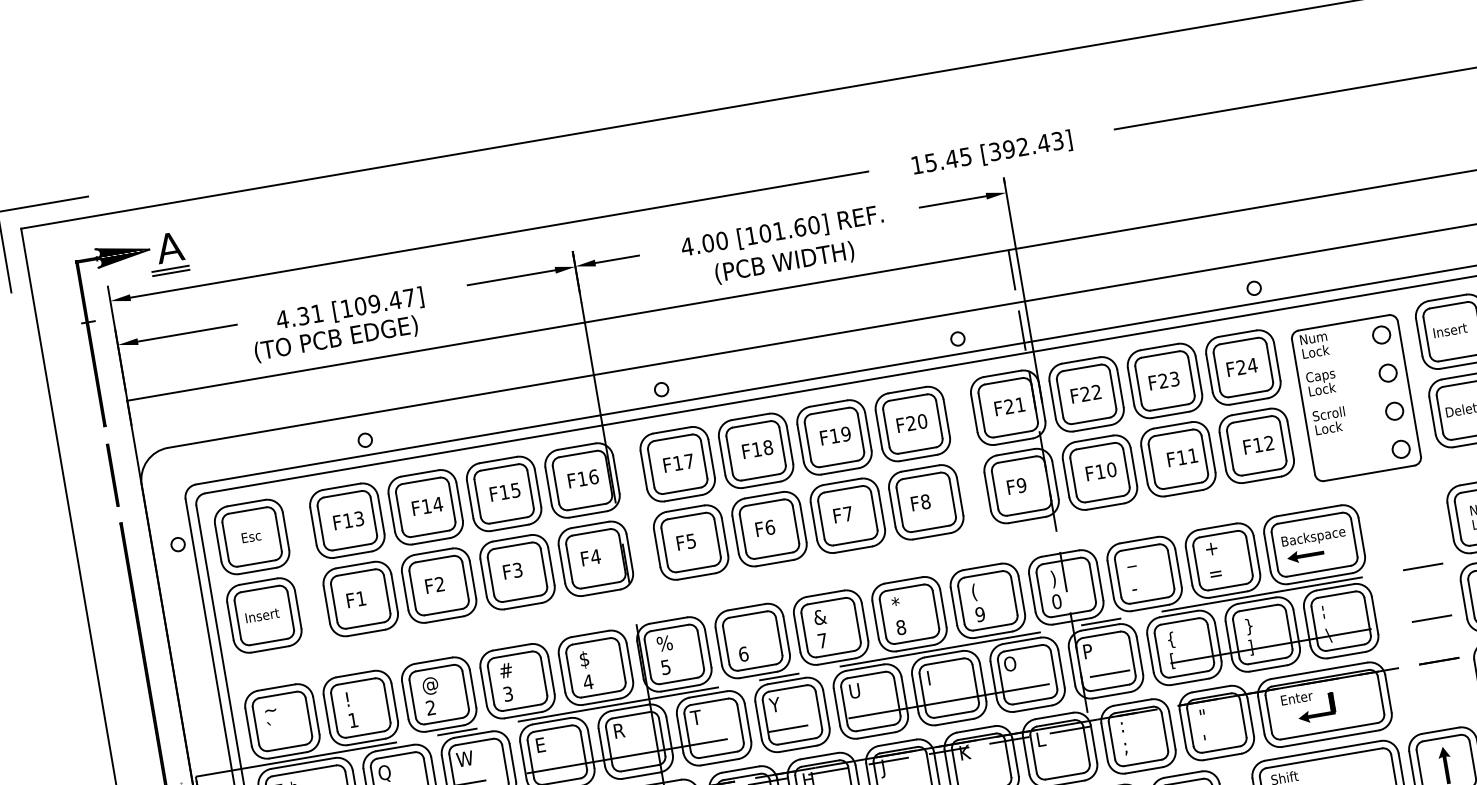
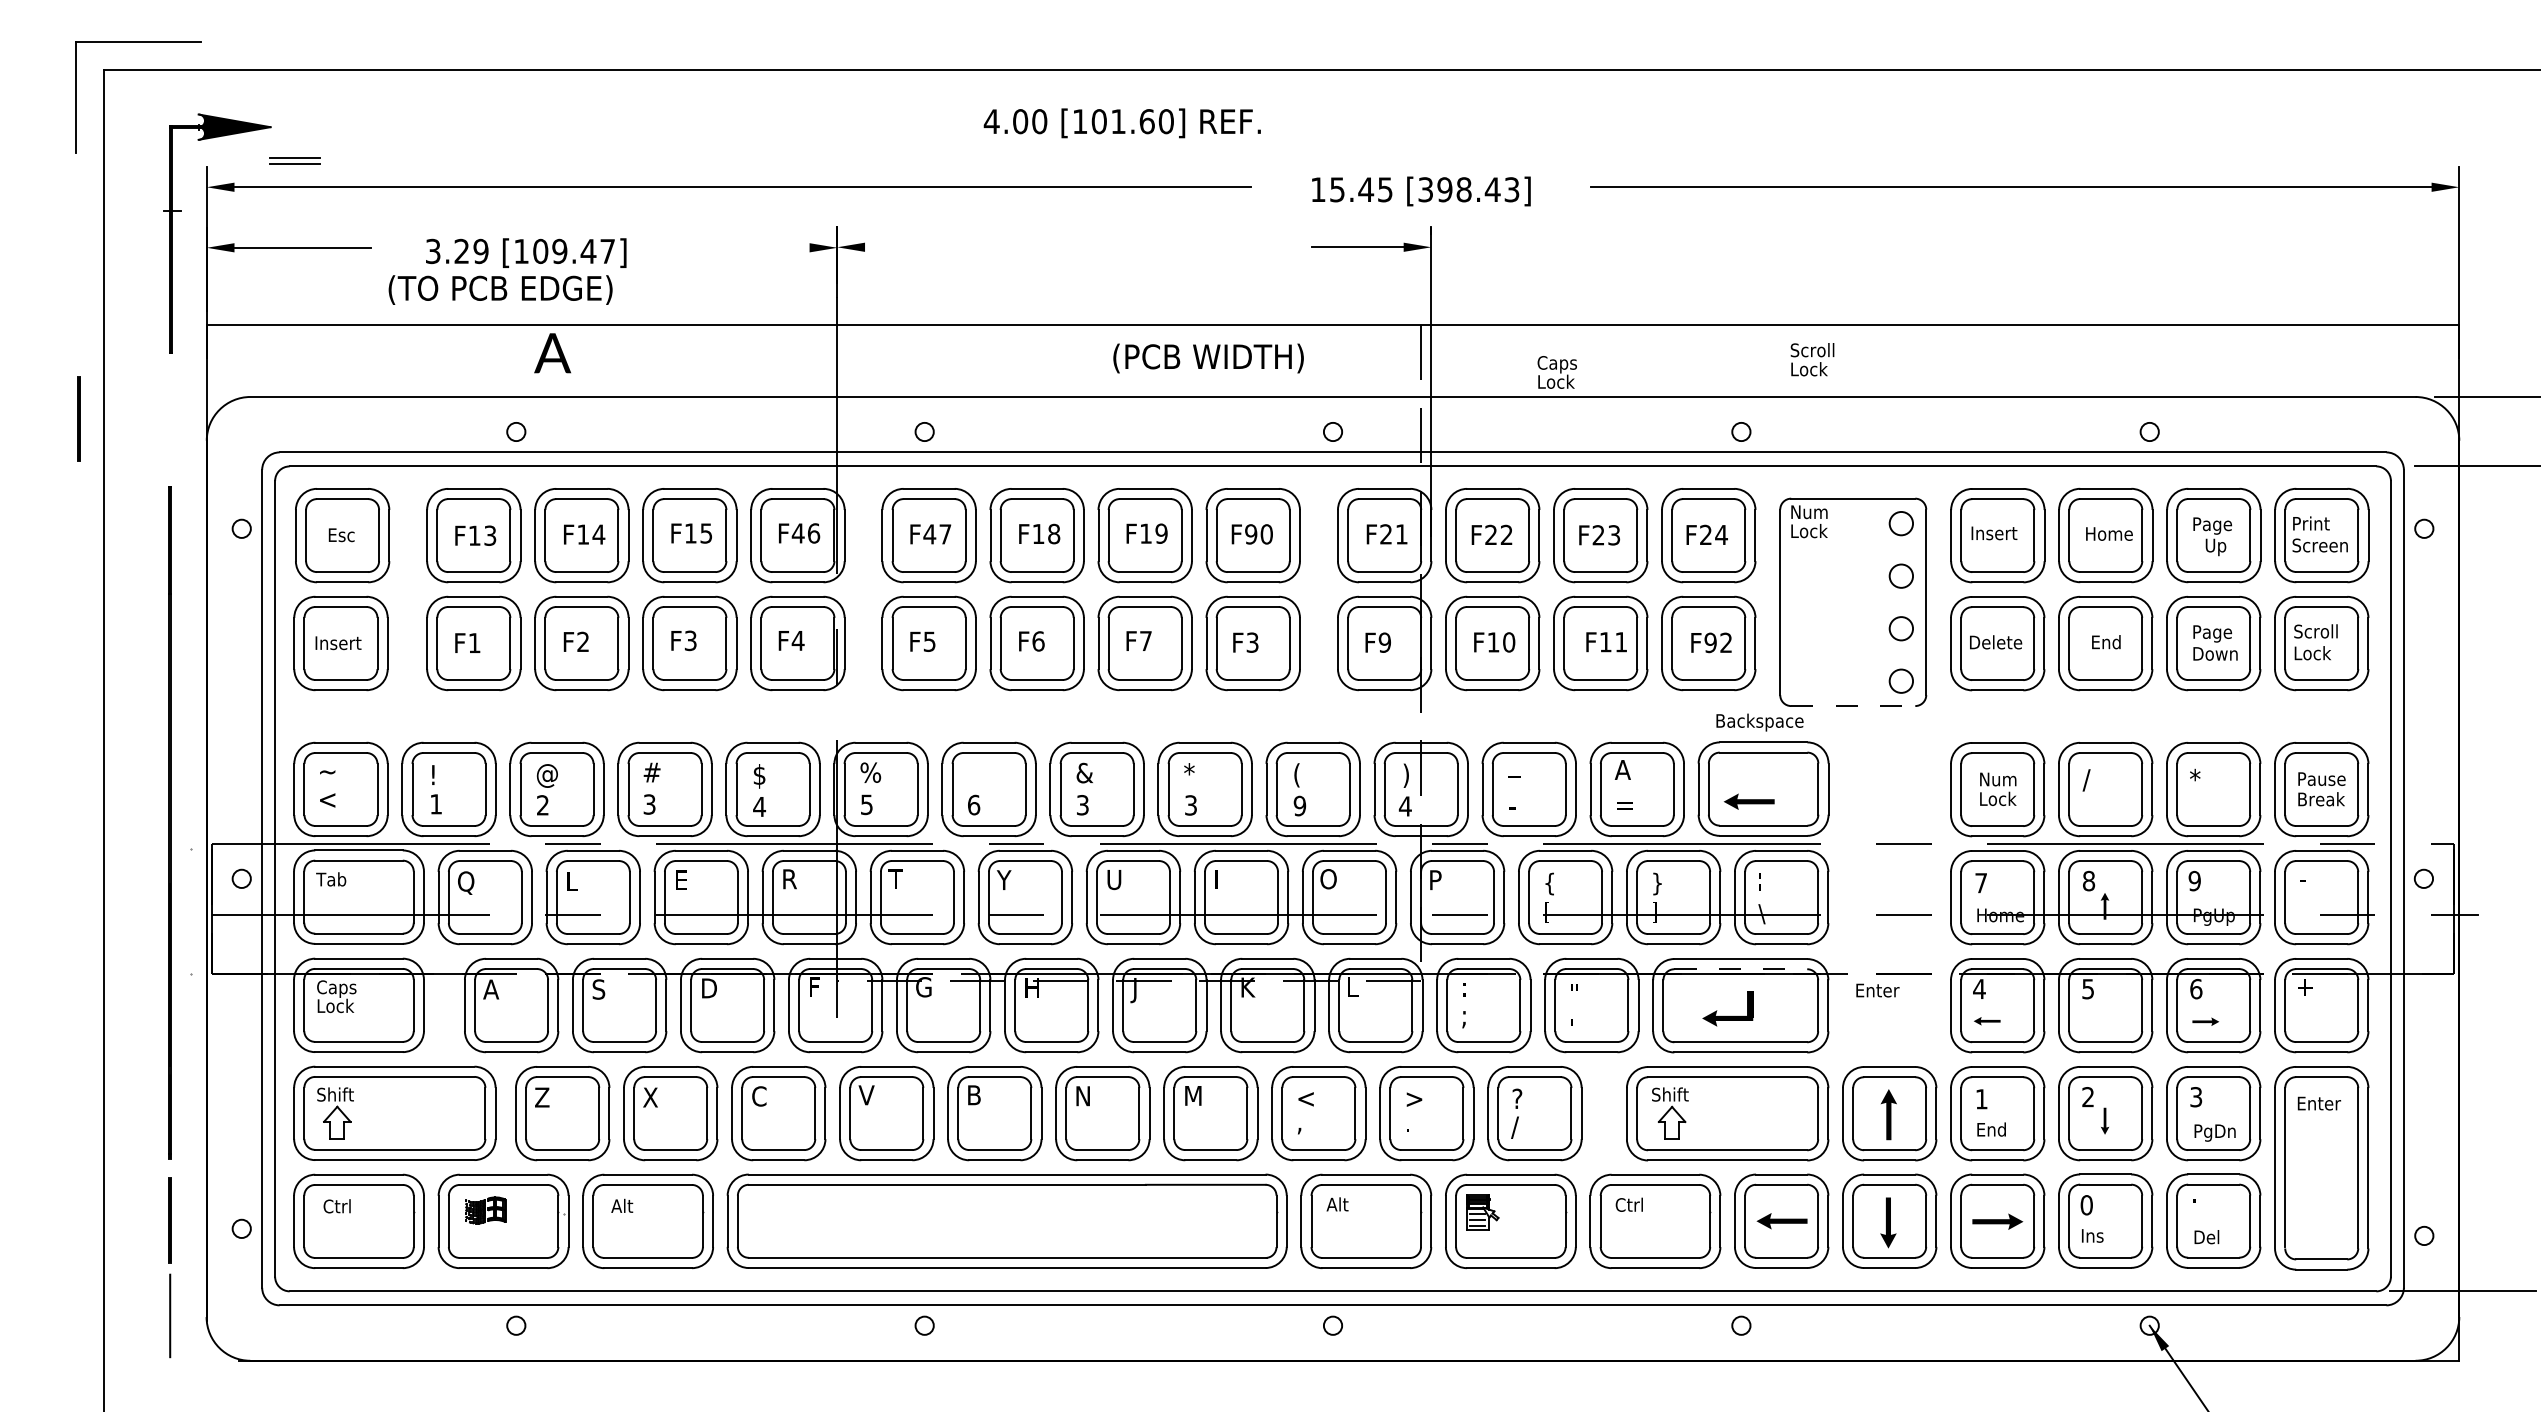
text: (1022, 146) -> (1463, 189), [392.43] -> [398.43]
text: (781, 232) -> (1121, 123), moved
text: (169, 247) -> (552, 353), moved
line: (617, 259) -> (895, 247), removed
text: (784, 262) -> (1208, 358), moved
line: (511, 277) -> (749, 247), removed
text: (299, 316) -> (456, 251), 4.31 -> 3.29
text: (1321, 382) -> (1556, 372), moved
text: (1329, 420) -> (1812, 359), moved
text: (911, 423) -> (1251, 534), F20 -> F90
text: (1257, 444) -> (1710, 642), F12 -> F92
text: (677, 463) -> (929, 534), F17 -> F47
line: (1369, 473) -> (1853, 706), solid -> dashed
line: (112, 474) -> (78, 418), moved
text: (581, 479) -> (797, 533), F16 -> F46
text: (925, 501) -> (1252, 642), F8 -> F3
text: (1313, 537) -> (1759, 722), moved
text: (1210, 547) -> (1623, 769), + -> A
text: (1056, 601) -> (1404, 806), 0 -> 4
text: (901, 627) -> (1191, 805), 8 -> 3
text: (822, 641) -> (1082, 805), 7 -> 3
line: (1320, 678) -> (1741, 969), solid -> dashed
text: (1296, 698) -> (1877, 990), moved
text: (273, 728) -> (327, 797), ` -> <
text: (464, 758) -> (576, 881), W -> L

